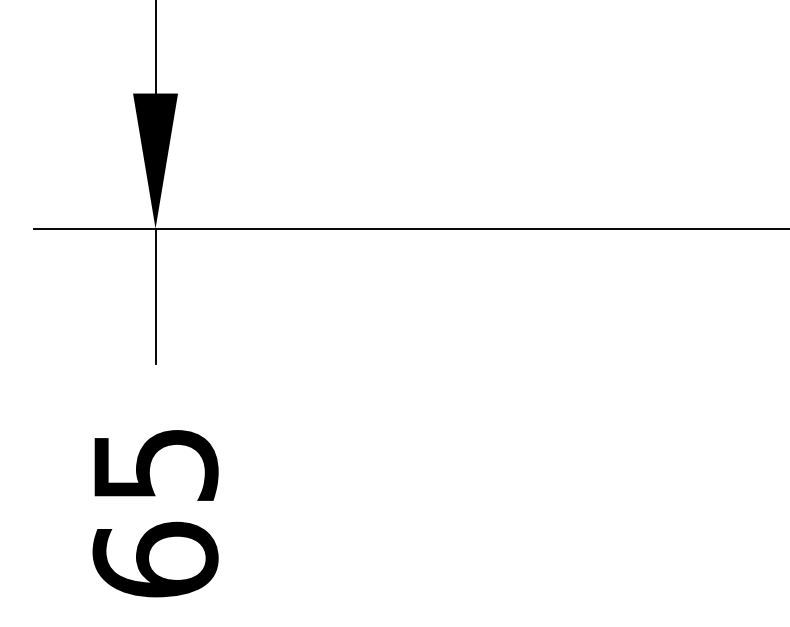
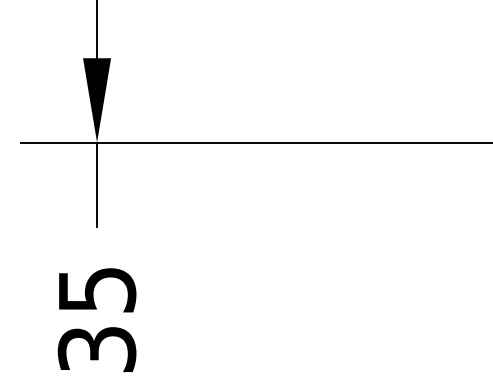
text: (154, 558) -> (96, 348), 65 -> 35

